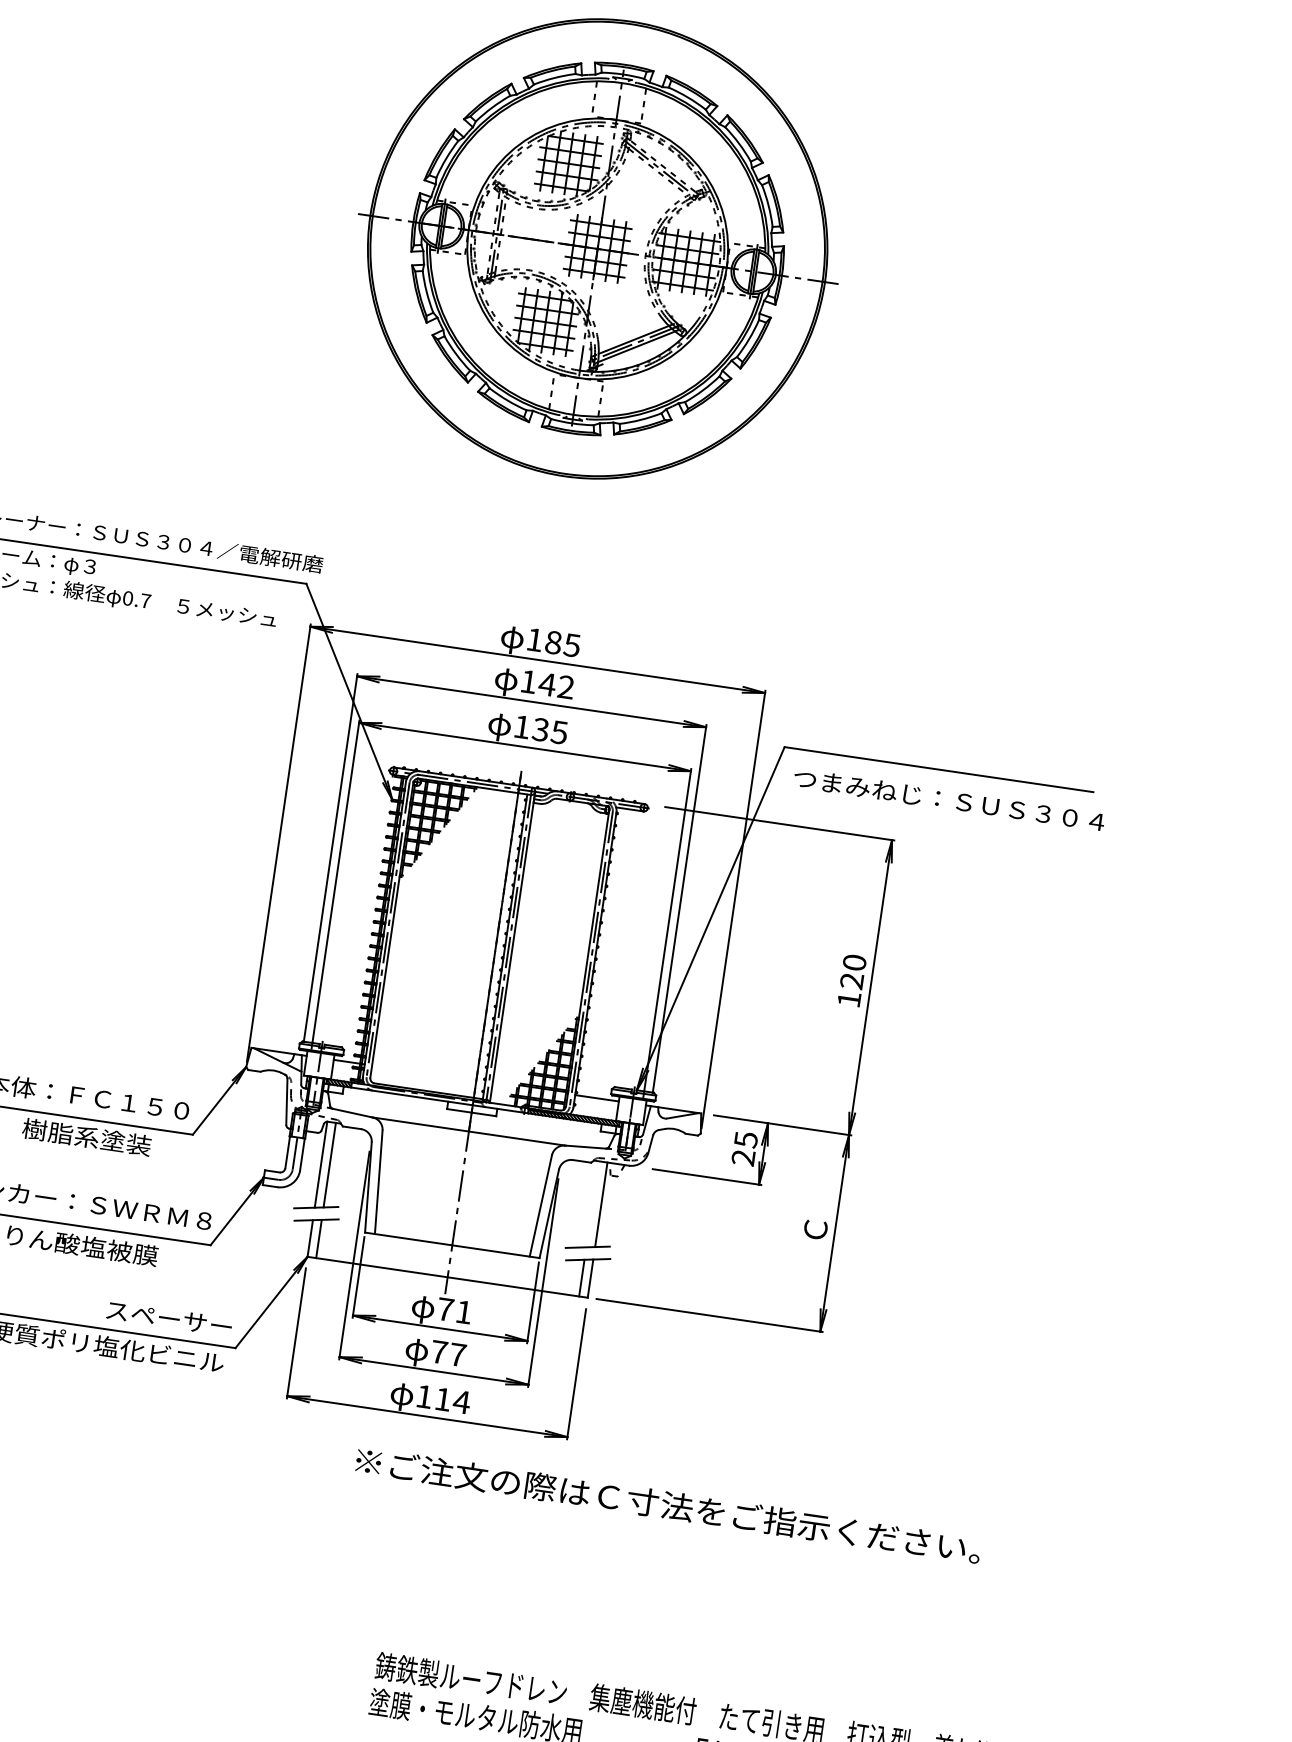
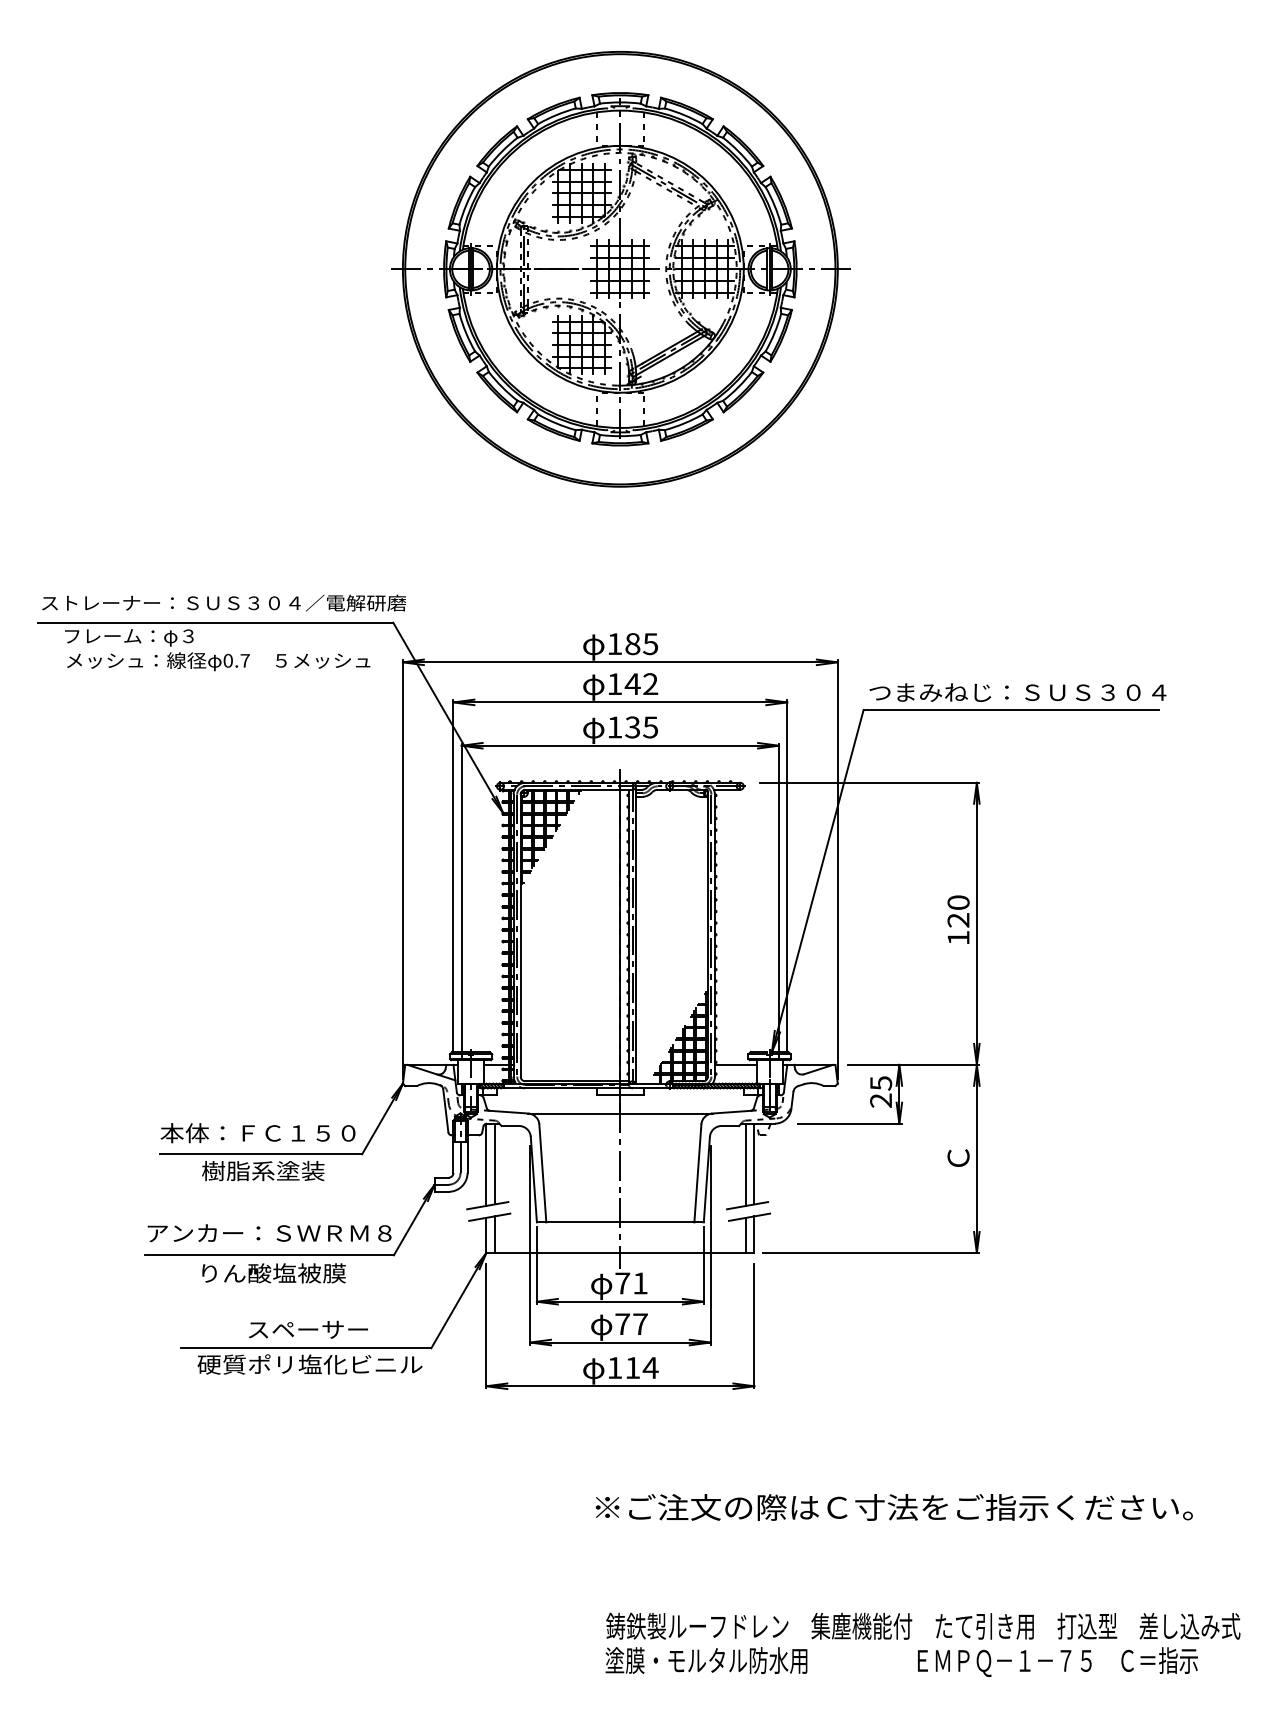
text: (948, 800) -> (1017, 692), moved
line: (593, 1204) -> (746, 1164), added
text: (169, 1318) -> (308, 1329), moved
text: (667, 1505) -> (893, 1507), moved

